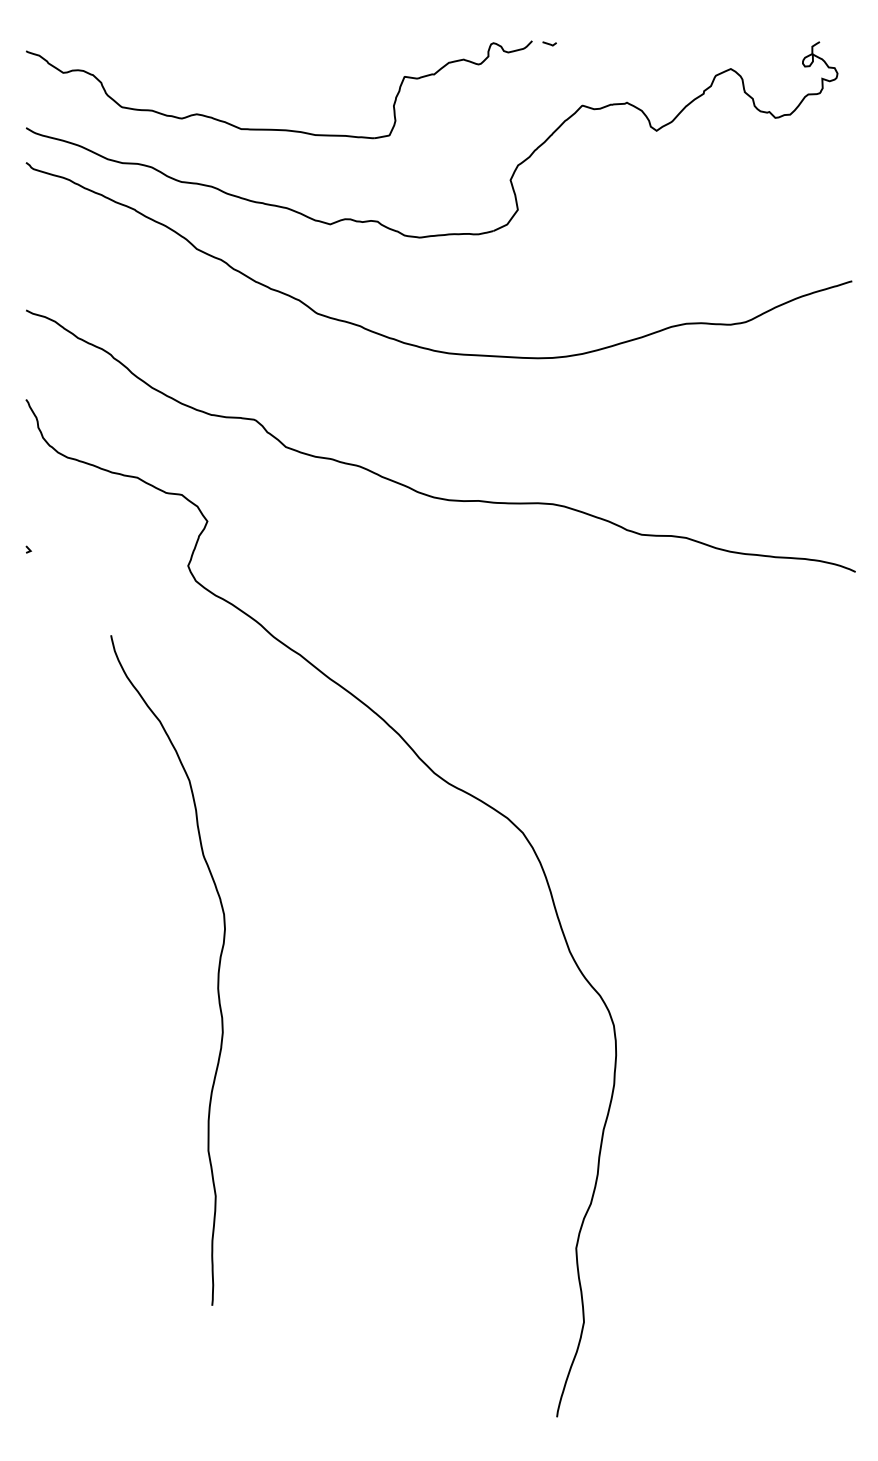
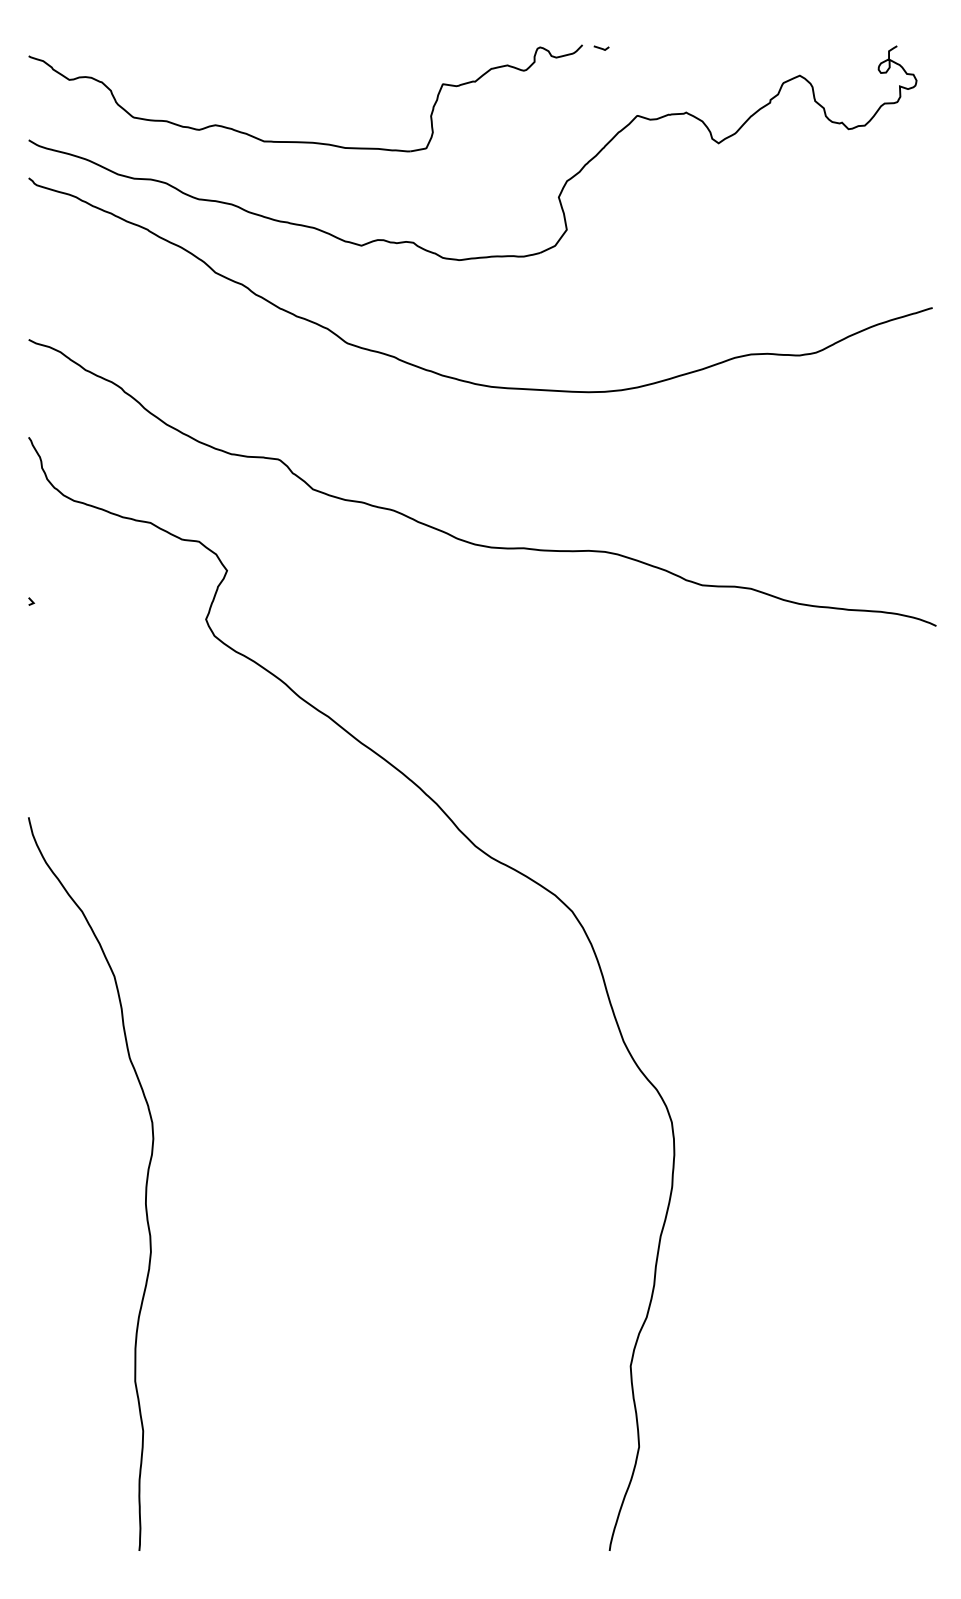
curve: (217, 969) -> (145, 1183), moved

